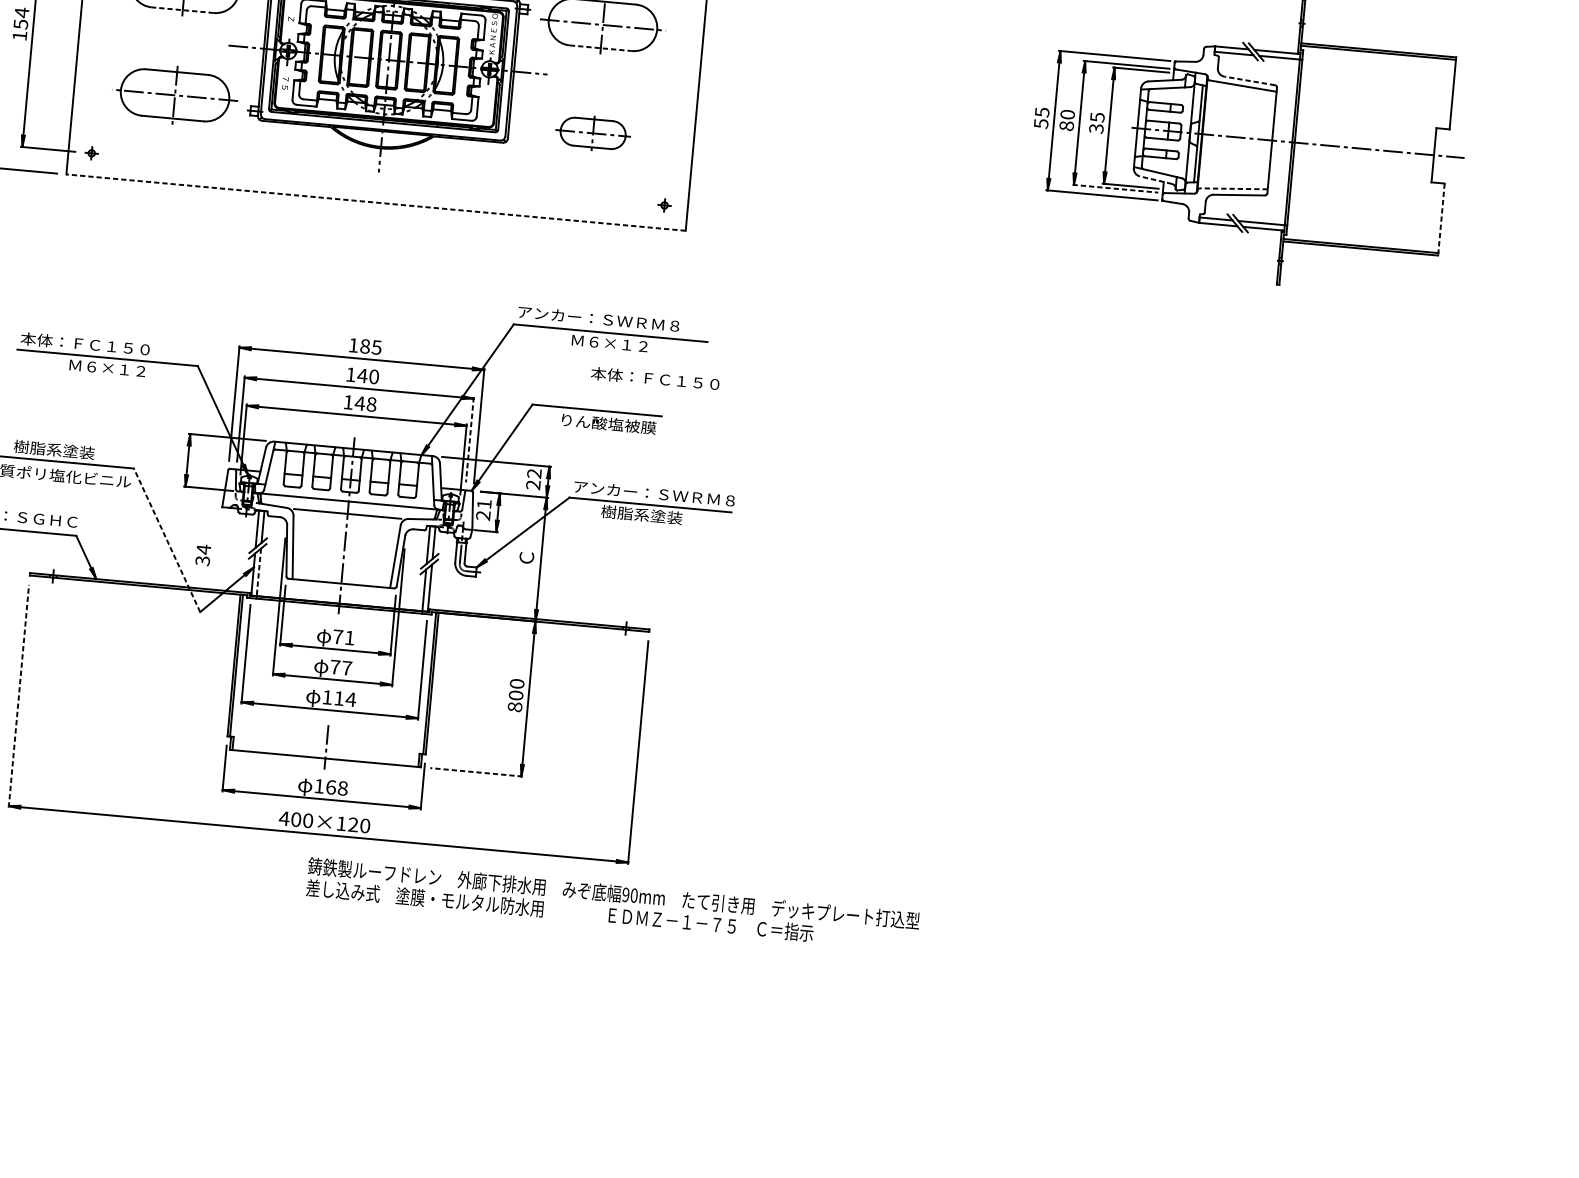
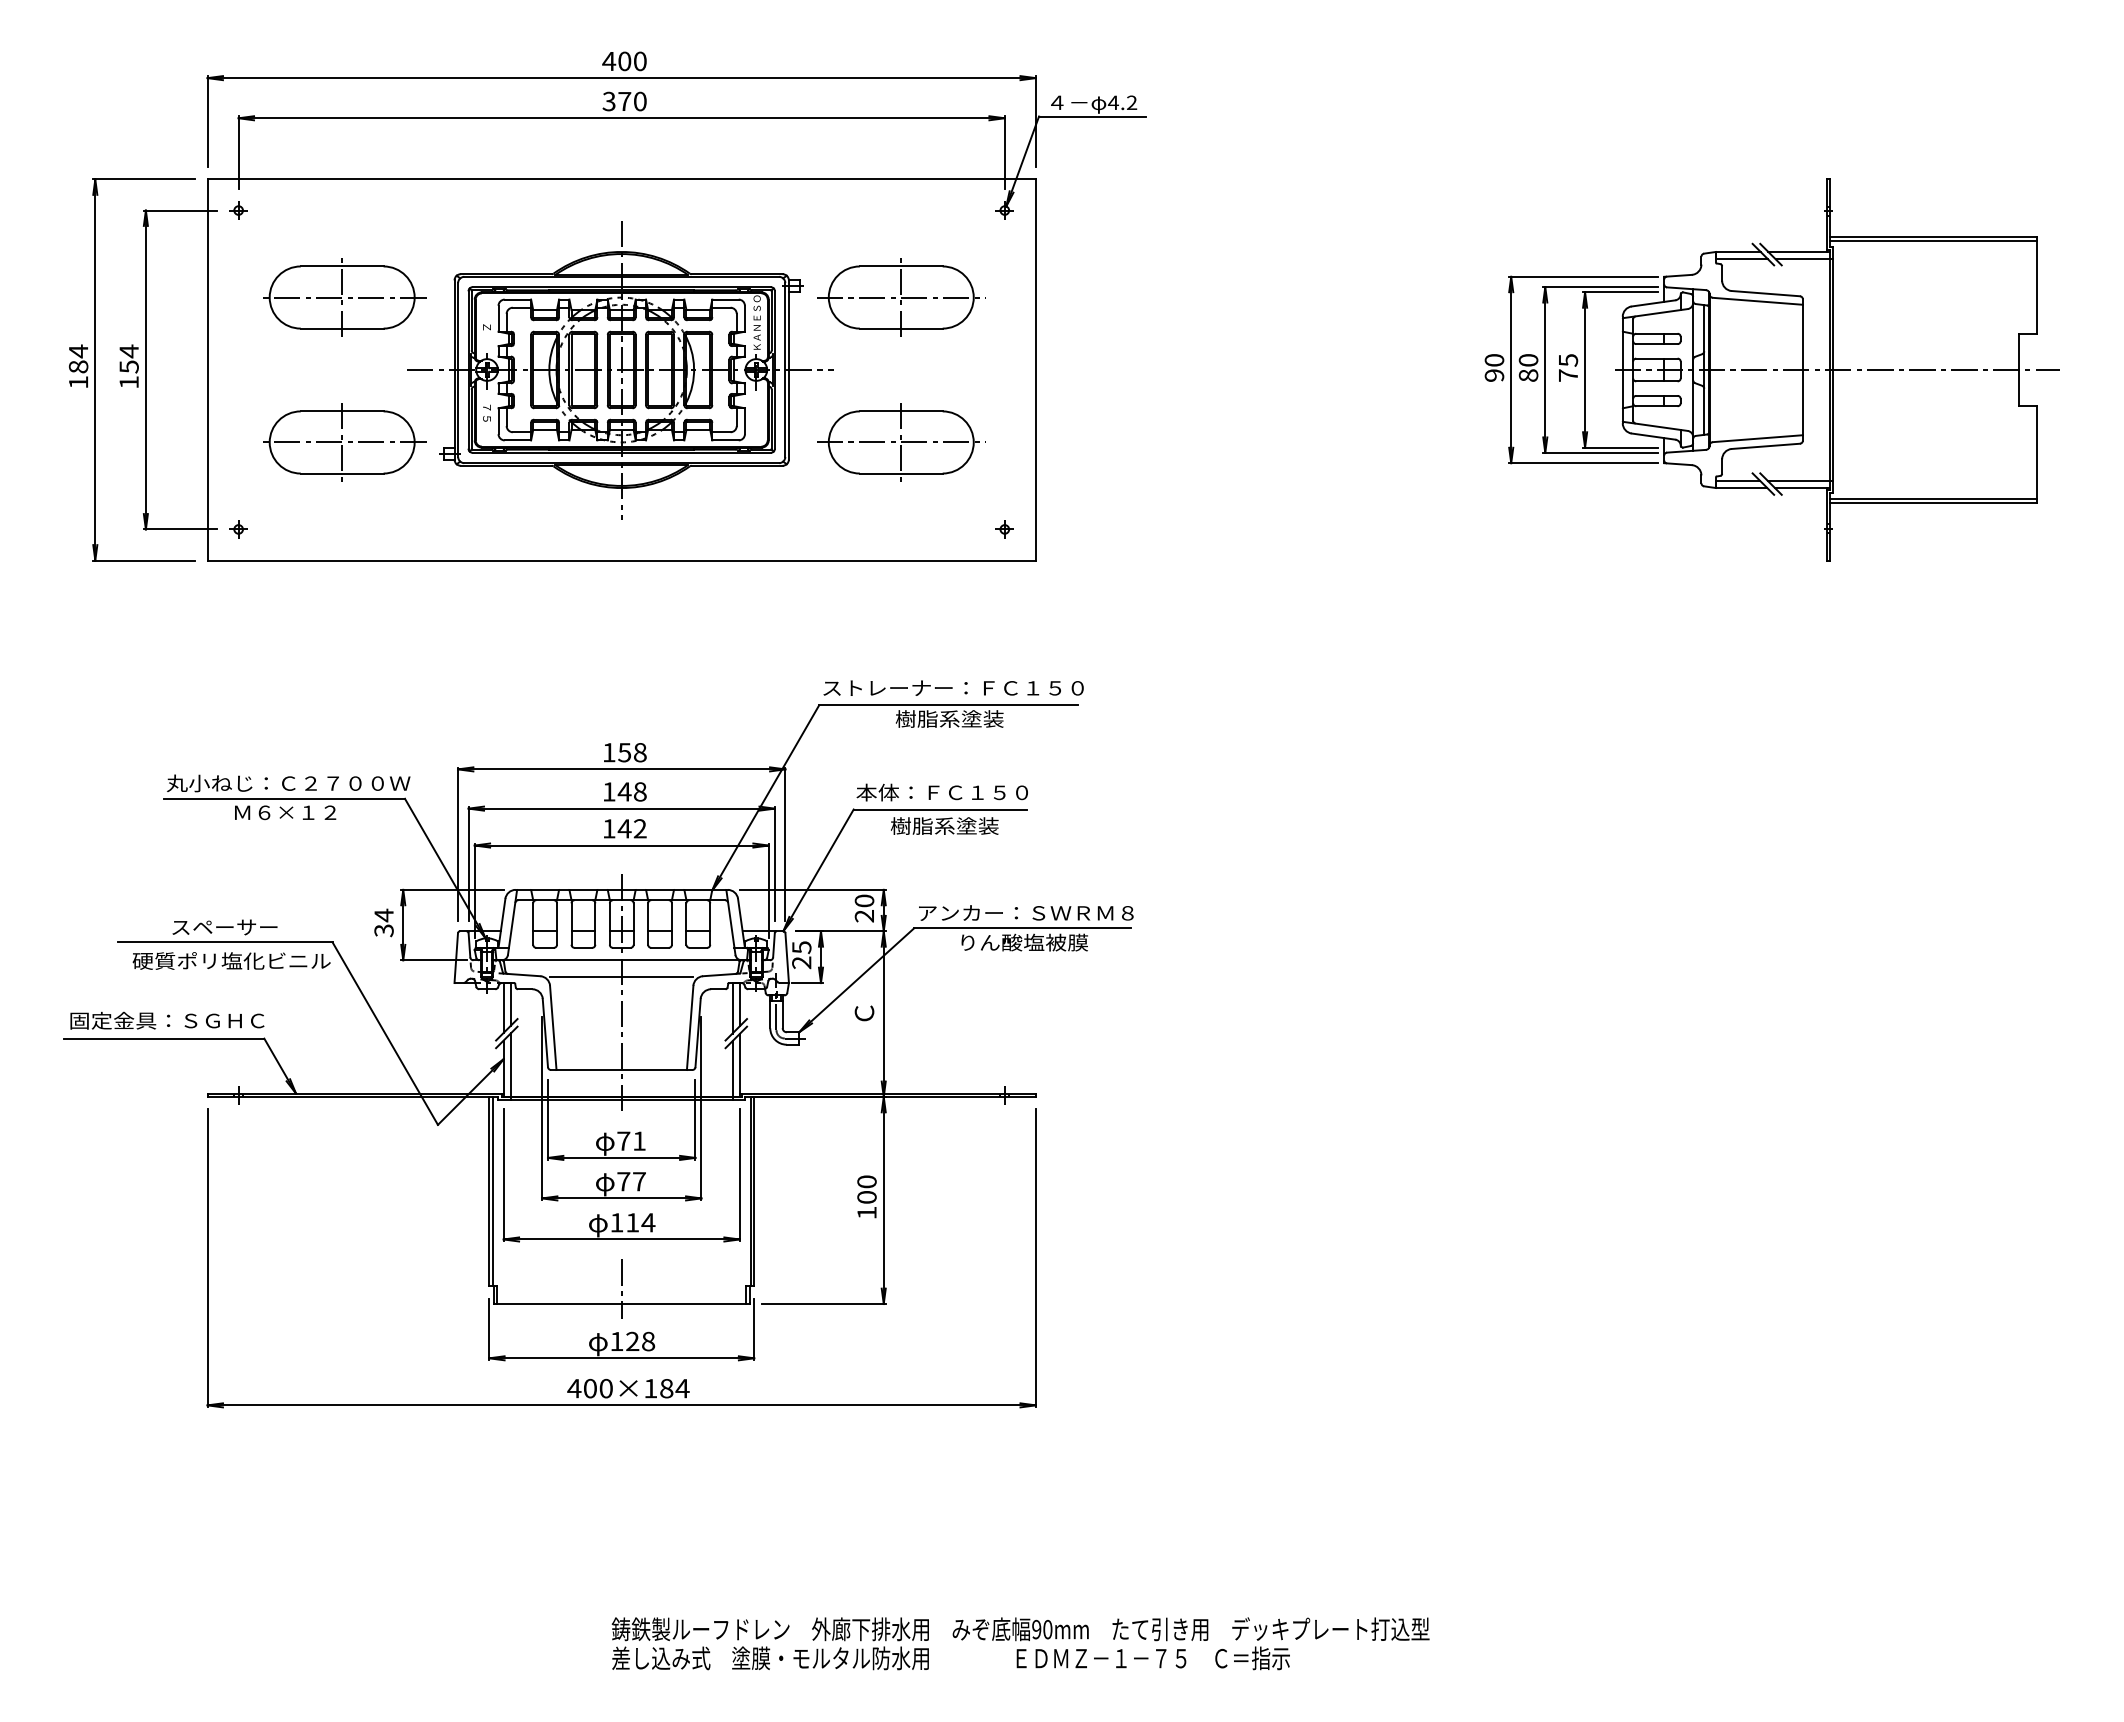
line: (182, 10) -> (341, 328), dashed -> solid
line: (601, 48) -> (901, 328), dashed -> solid
line: (1249, 80) -> (1765, 293), dashed -> solid
text: (1041, 118) -> (1494, 368), 55 -> 90
text: (1096, 128) -> (1568, 375), 35 -> 75
part: (593, 133) -> (901, 442), size x1.67
line: (1155, 180) -> (1653, 436), dashed -> solid
line: (1115, 188) -> (1601, 452), dashed -> solid
line: (1233, 188) -> (1757, 438), dashed -> solid
line: (375, 202) -> (621, 560), dashed -> solid
line: (1441, 219) -> (2036, 454), dashed -> solid
text: (615, 320) -> (953, 687), アンカー：ＳＷＲＭ８ -> ストレーナー：ＦＣ１５０
text: (610, 343) -> (949, 718), Ｍ６×１２ -> 樹脂系塗装
text: (111, 346) -> (288, 783), 本体：ＦＣ１５０ -> 丸小ねじ：Ｃ２７００Ｗ
text: (371, 346) -> (632, 752), 185 -> 158
text: (374, 376) -> (640, 791), 140 -> 148
text: (654, 378) -> (941, 792), moved
text: (371, 404) -> (639, 828), 148 -> 142
text: (607, 423) -> (955, 825), りん酸塩被膜 -> 樹脂系塗装
line: (469, 440) -> (774, 864), dashed -> solid
text: (54, 449) -> (224, 927), 樹脂系塗装 -> スペーサー
text: (534, 473) -> (864, 900), 22 -> 20
text: (484, 504) -> (801, 947), 21 -> 25
text: (649, 515) -> (1022, 942), 樹脂系塗装 -> りん酸塩被膜
line: (167, 540) -> (385, 1033), dashed -> solid
text: (202, 554) -> (383, 922), moved
line: (258, 572) -> (510, 1065), dashed -> solid
line: (18, 696) -> (207, 1258), dashed -> solid
text: (514, 706) -> (866, 1212), 800 -> 100
line: (476, 772) -> (823, 1304), dashed -> solid
text: (330, 787) -> (632, 1341), 168 -> 128
text: (359, 825) -> (674, 1388), 400×120 -> 400×184
text: (612, 904) -> (1020, 1643), moved

